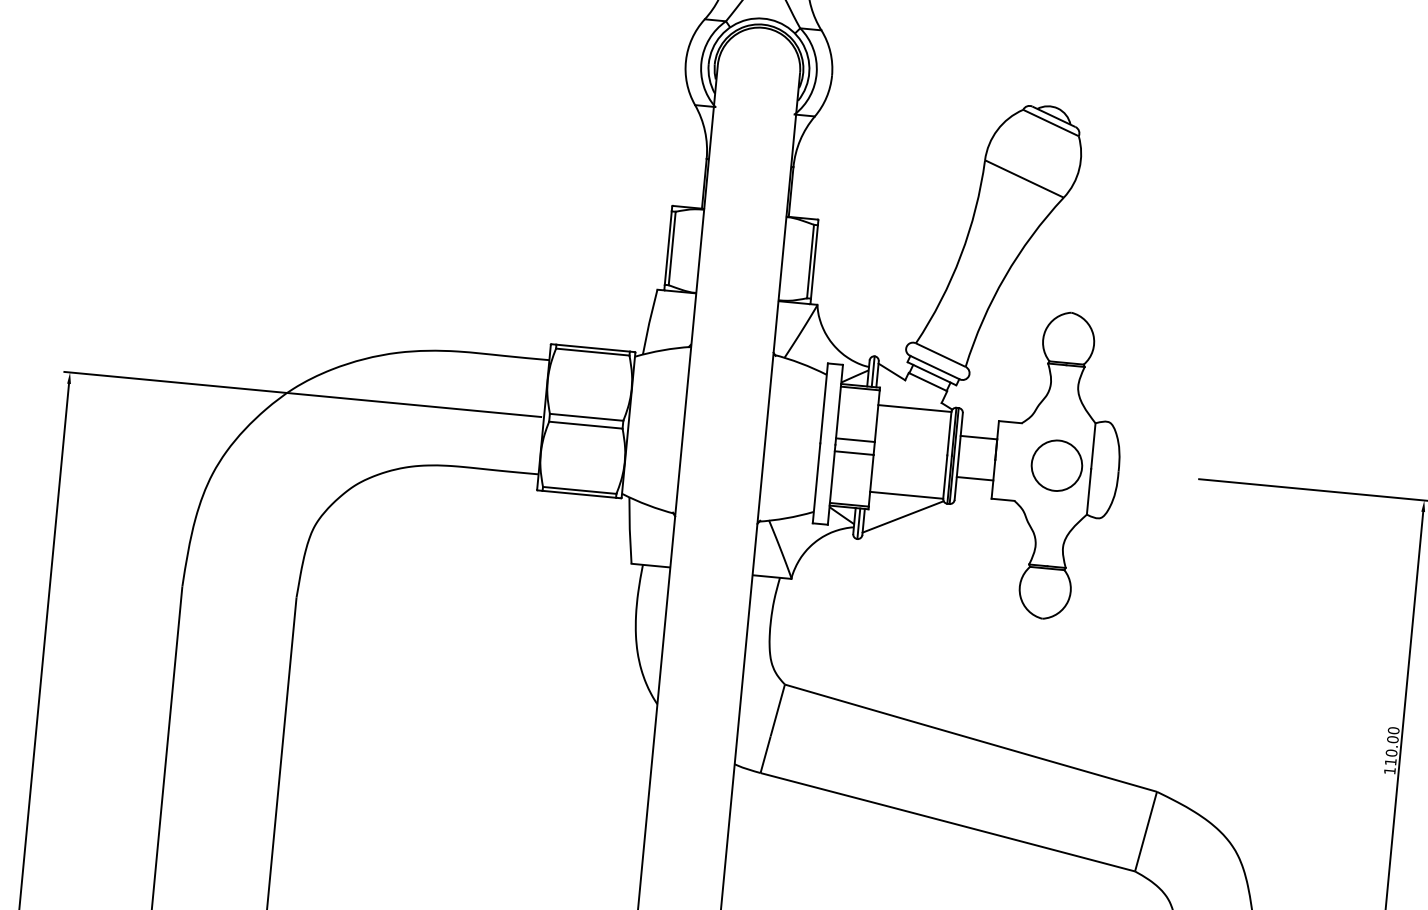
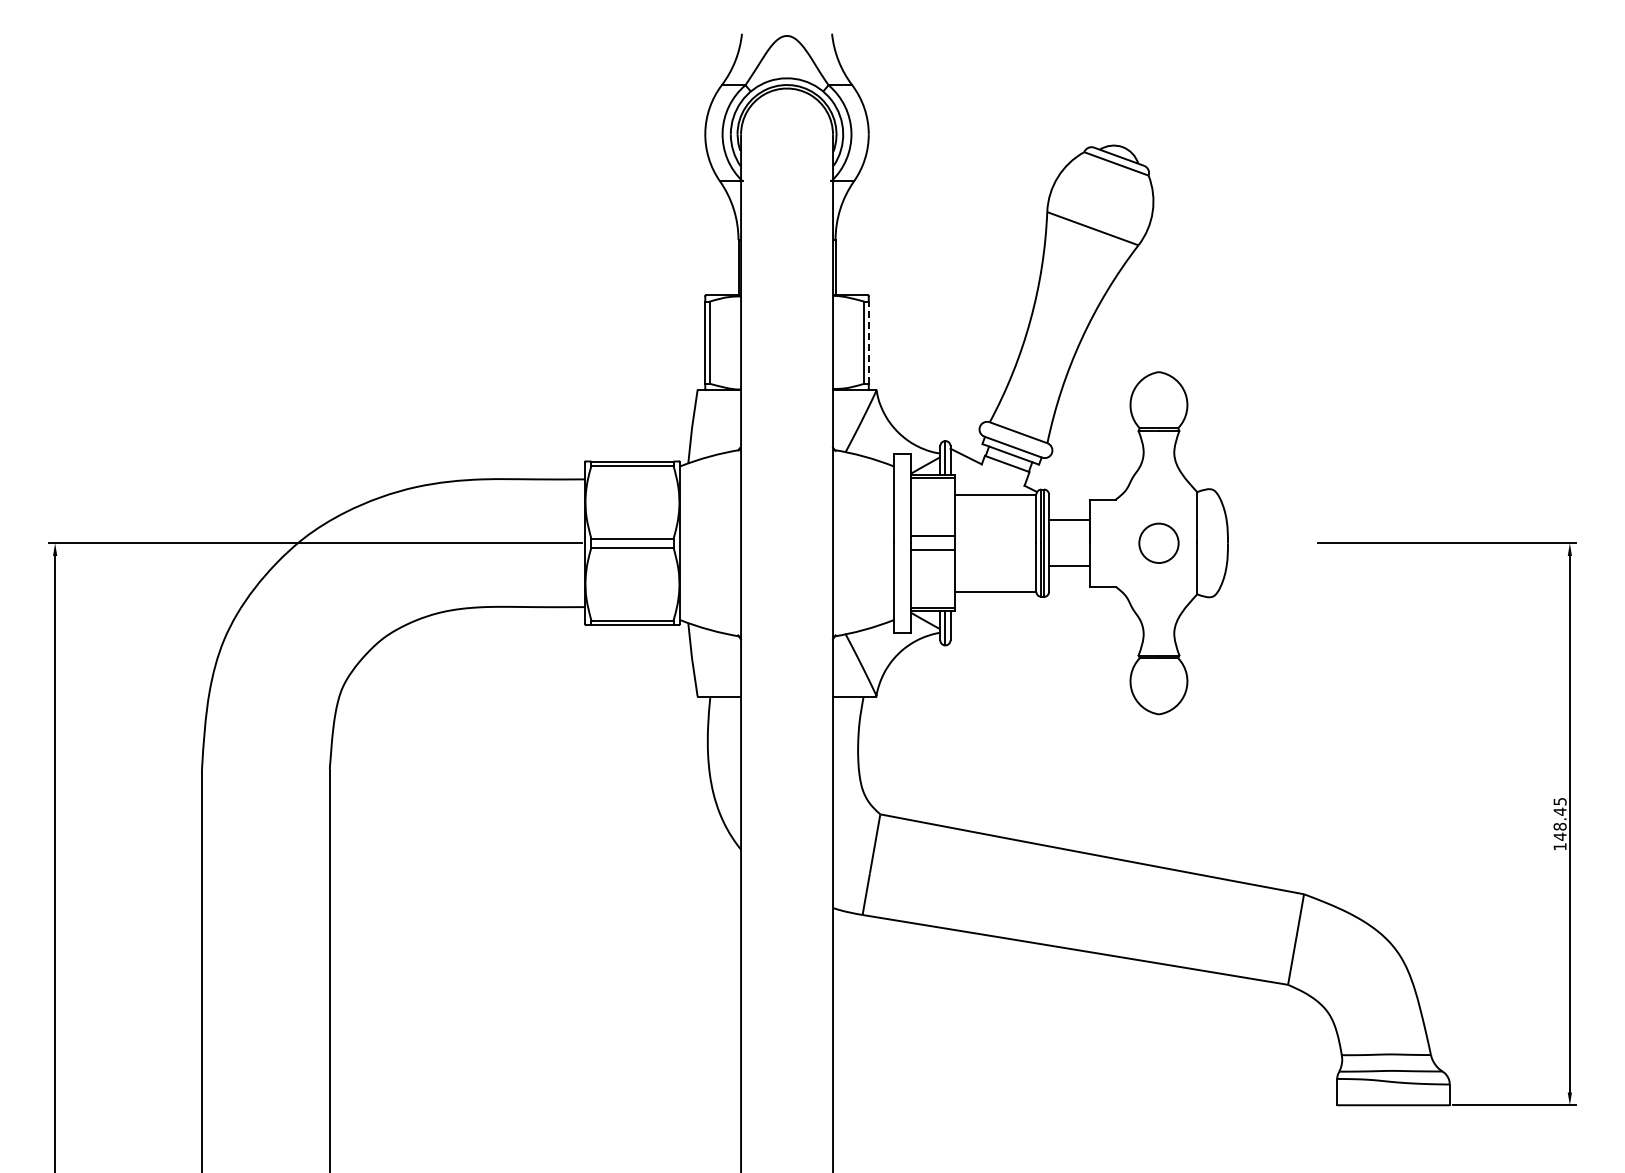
line: (814, 261) -> (868, 342), solid -> dashed
circle: (1056, 465) -> (1158, 543), size x0.7
line: (902, 516) -> (993, 615), removed
text: (1391, 745) -> (1559, 818), 110.00 -> 148.45

